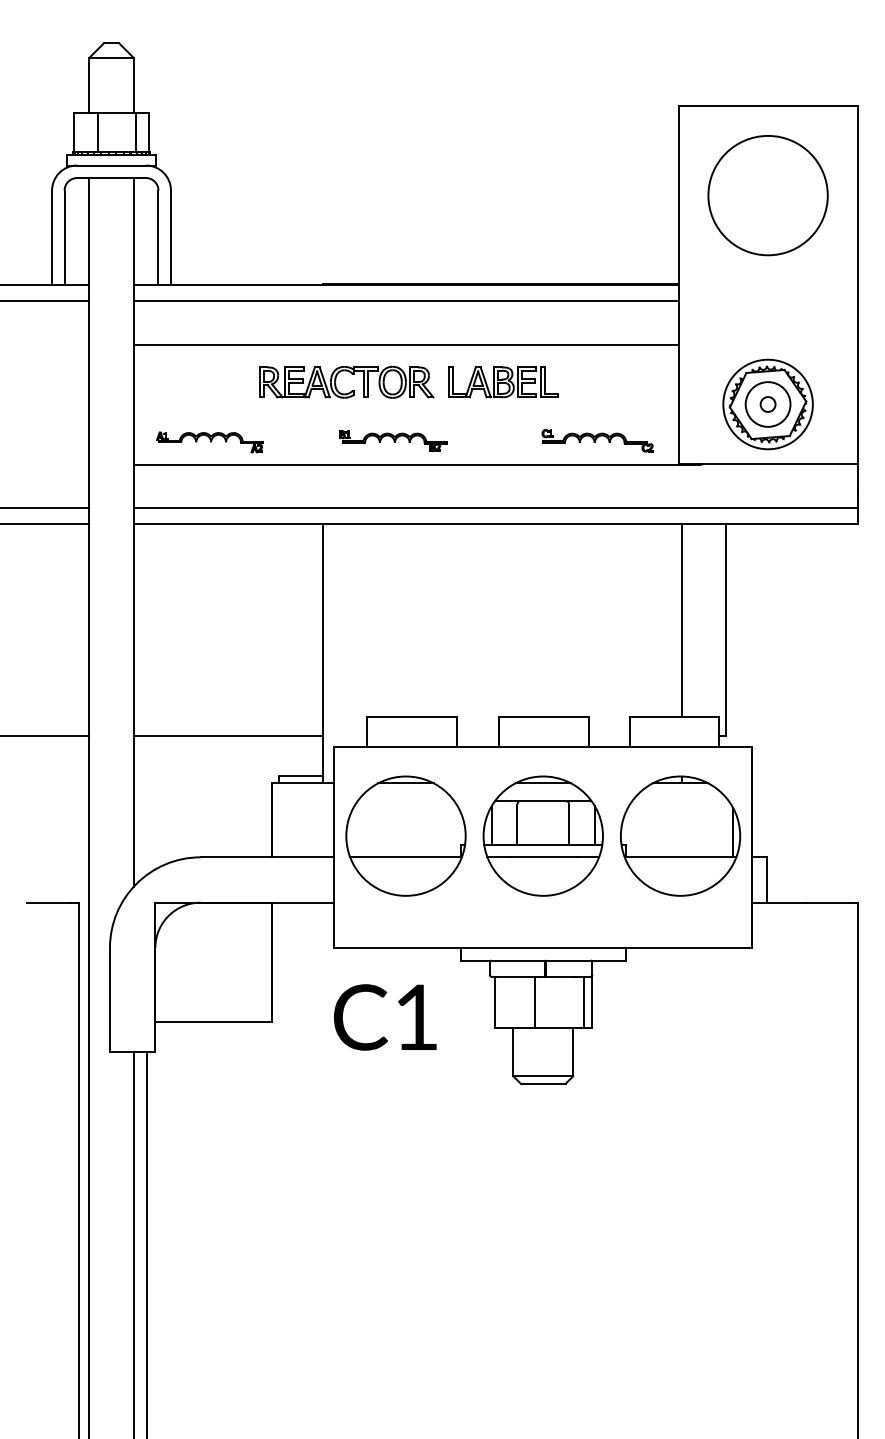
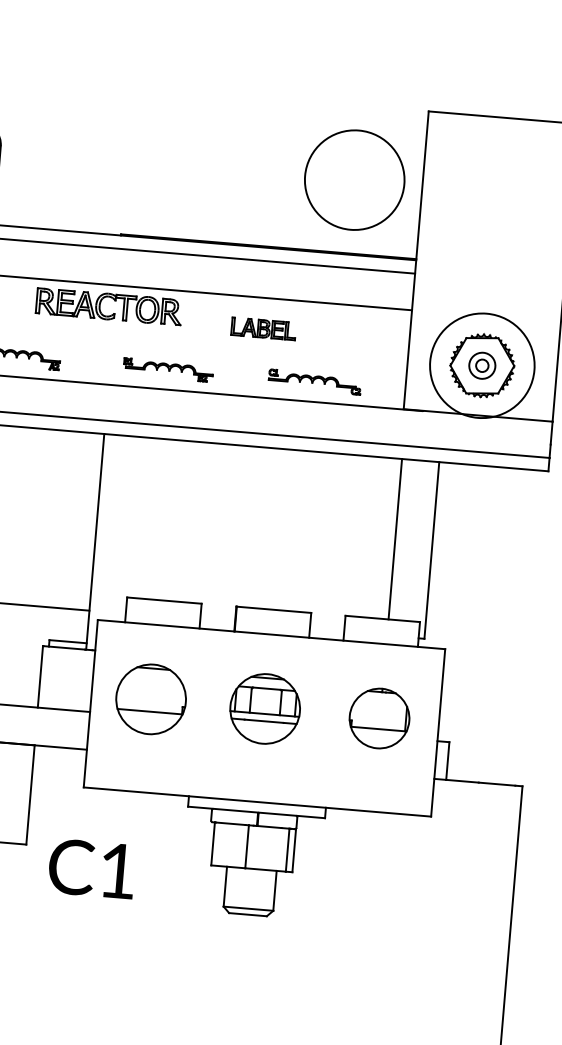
circle: (767, 195) -> (354, 180), moved
part: (350, 373) -> (113, 299), moved
part: (503, 382) -> (263, 329), size x0.7
circle: (767, 404) -> (481, 365), size x0.7
circle: (767, 404) -> (481, 365), size x1.4
part: (597, 440) -> (314, 381), moved
part: (405, 835) -> (150, 698), size x0.7
part: (542, 835) -> (264, 708), size x0.7
part: (680, 835) -> (379, 718), size x0.6
text: (385, 1017) -> (92, 868), moved

